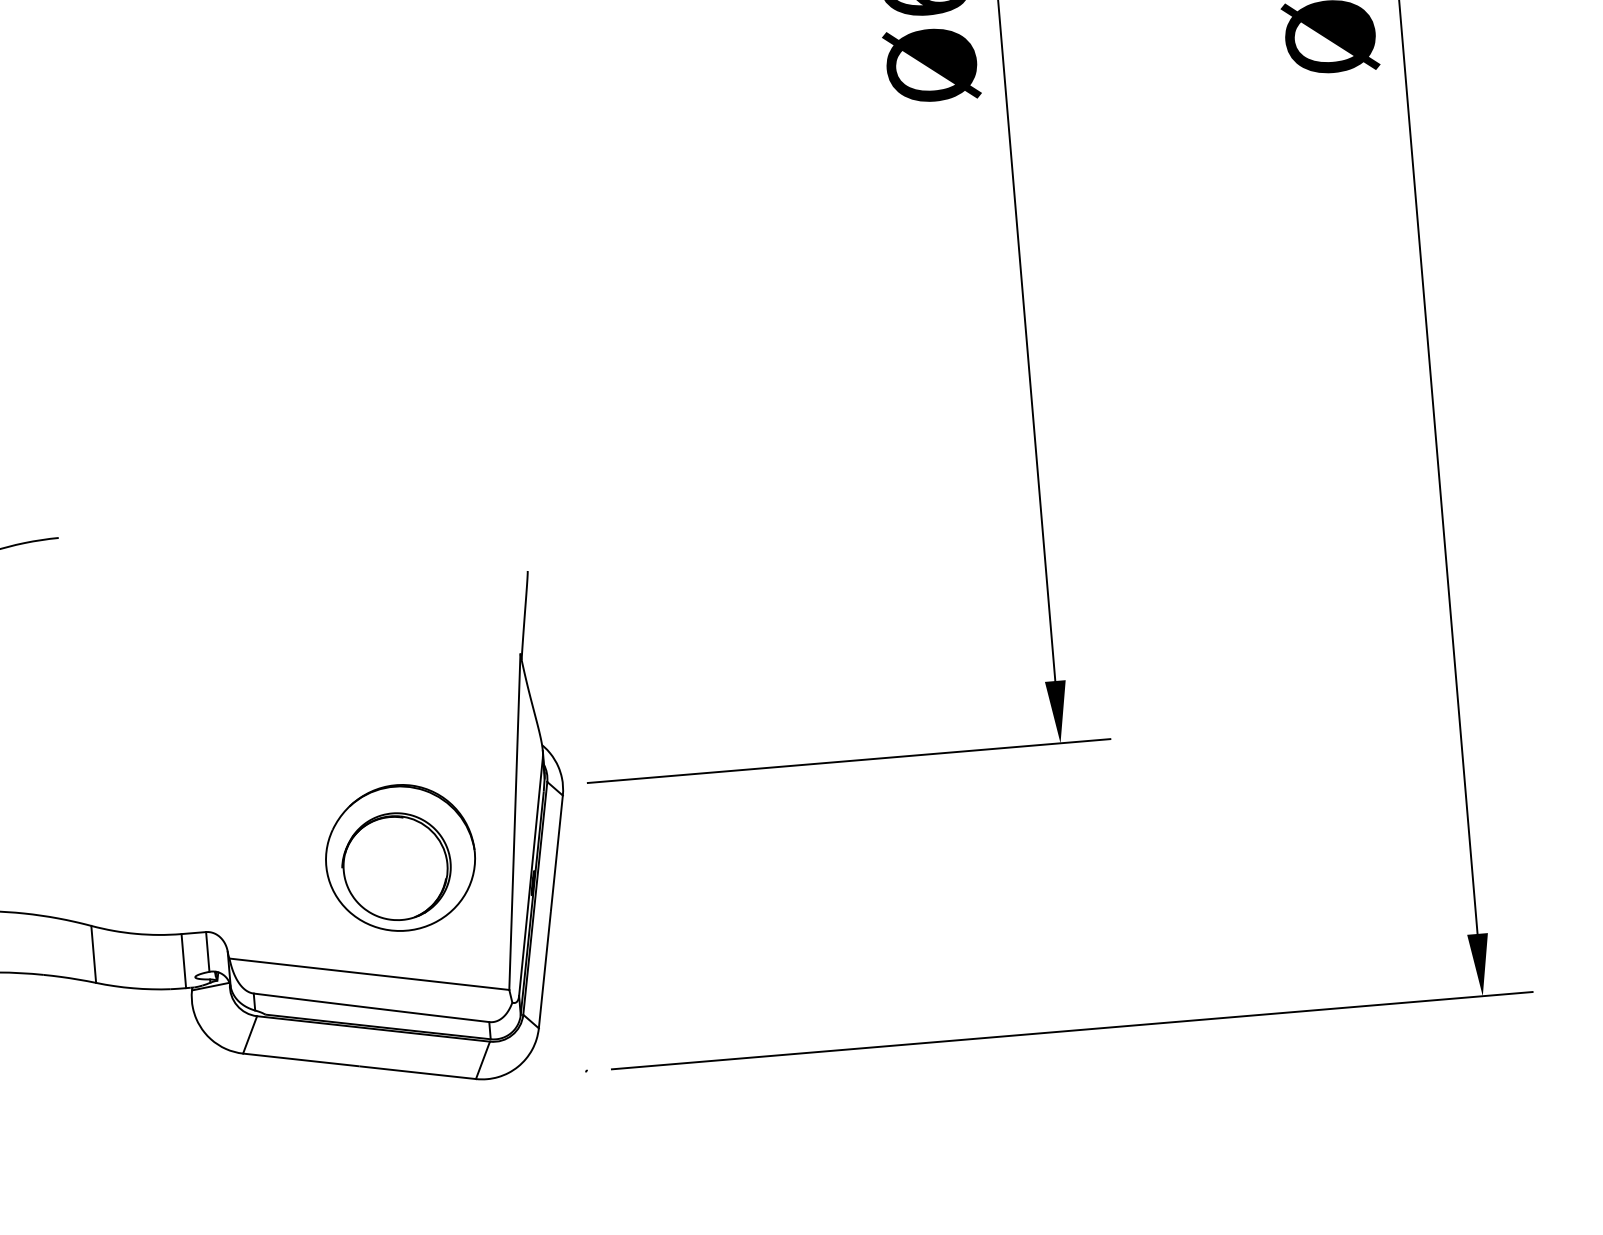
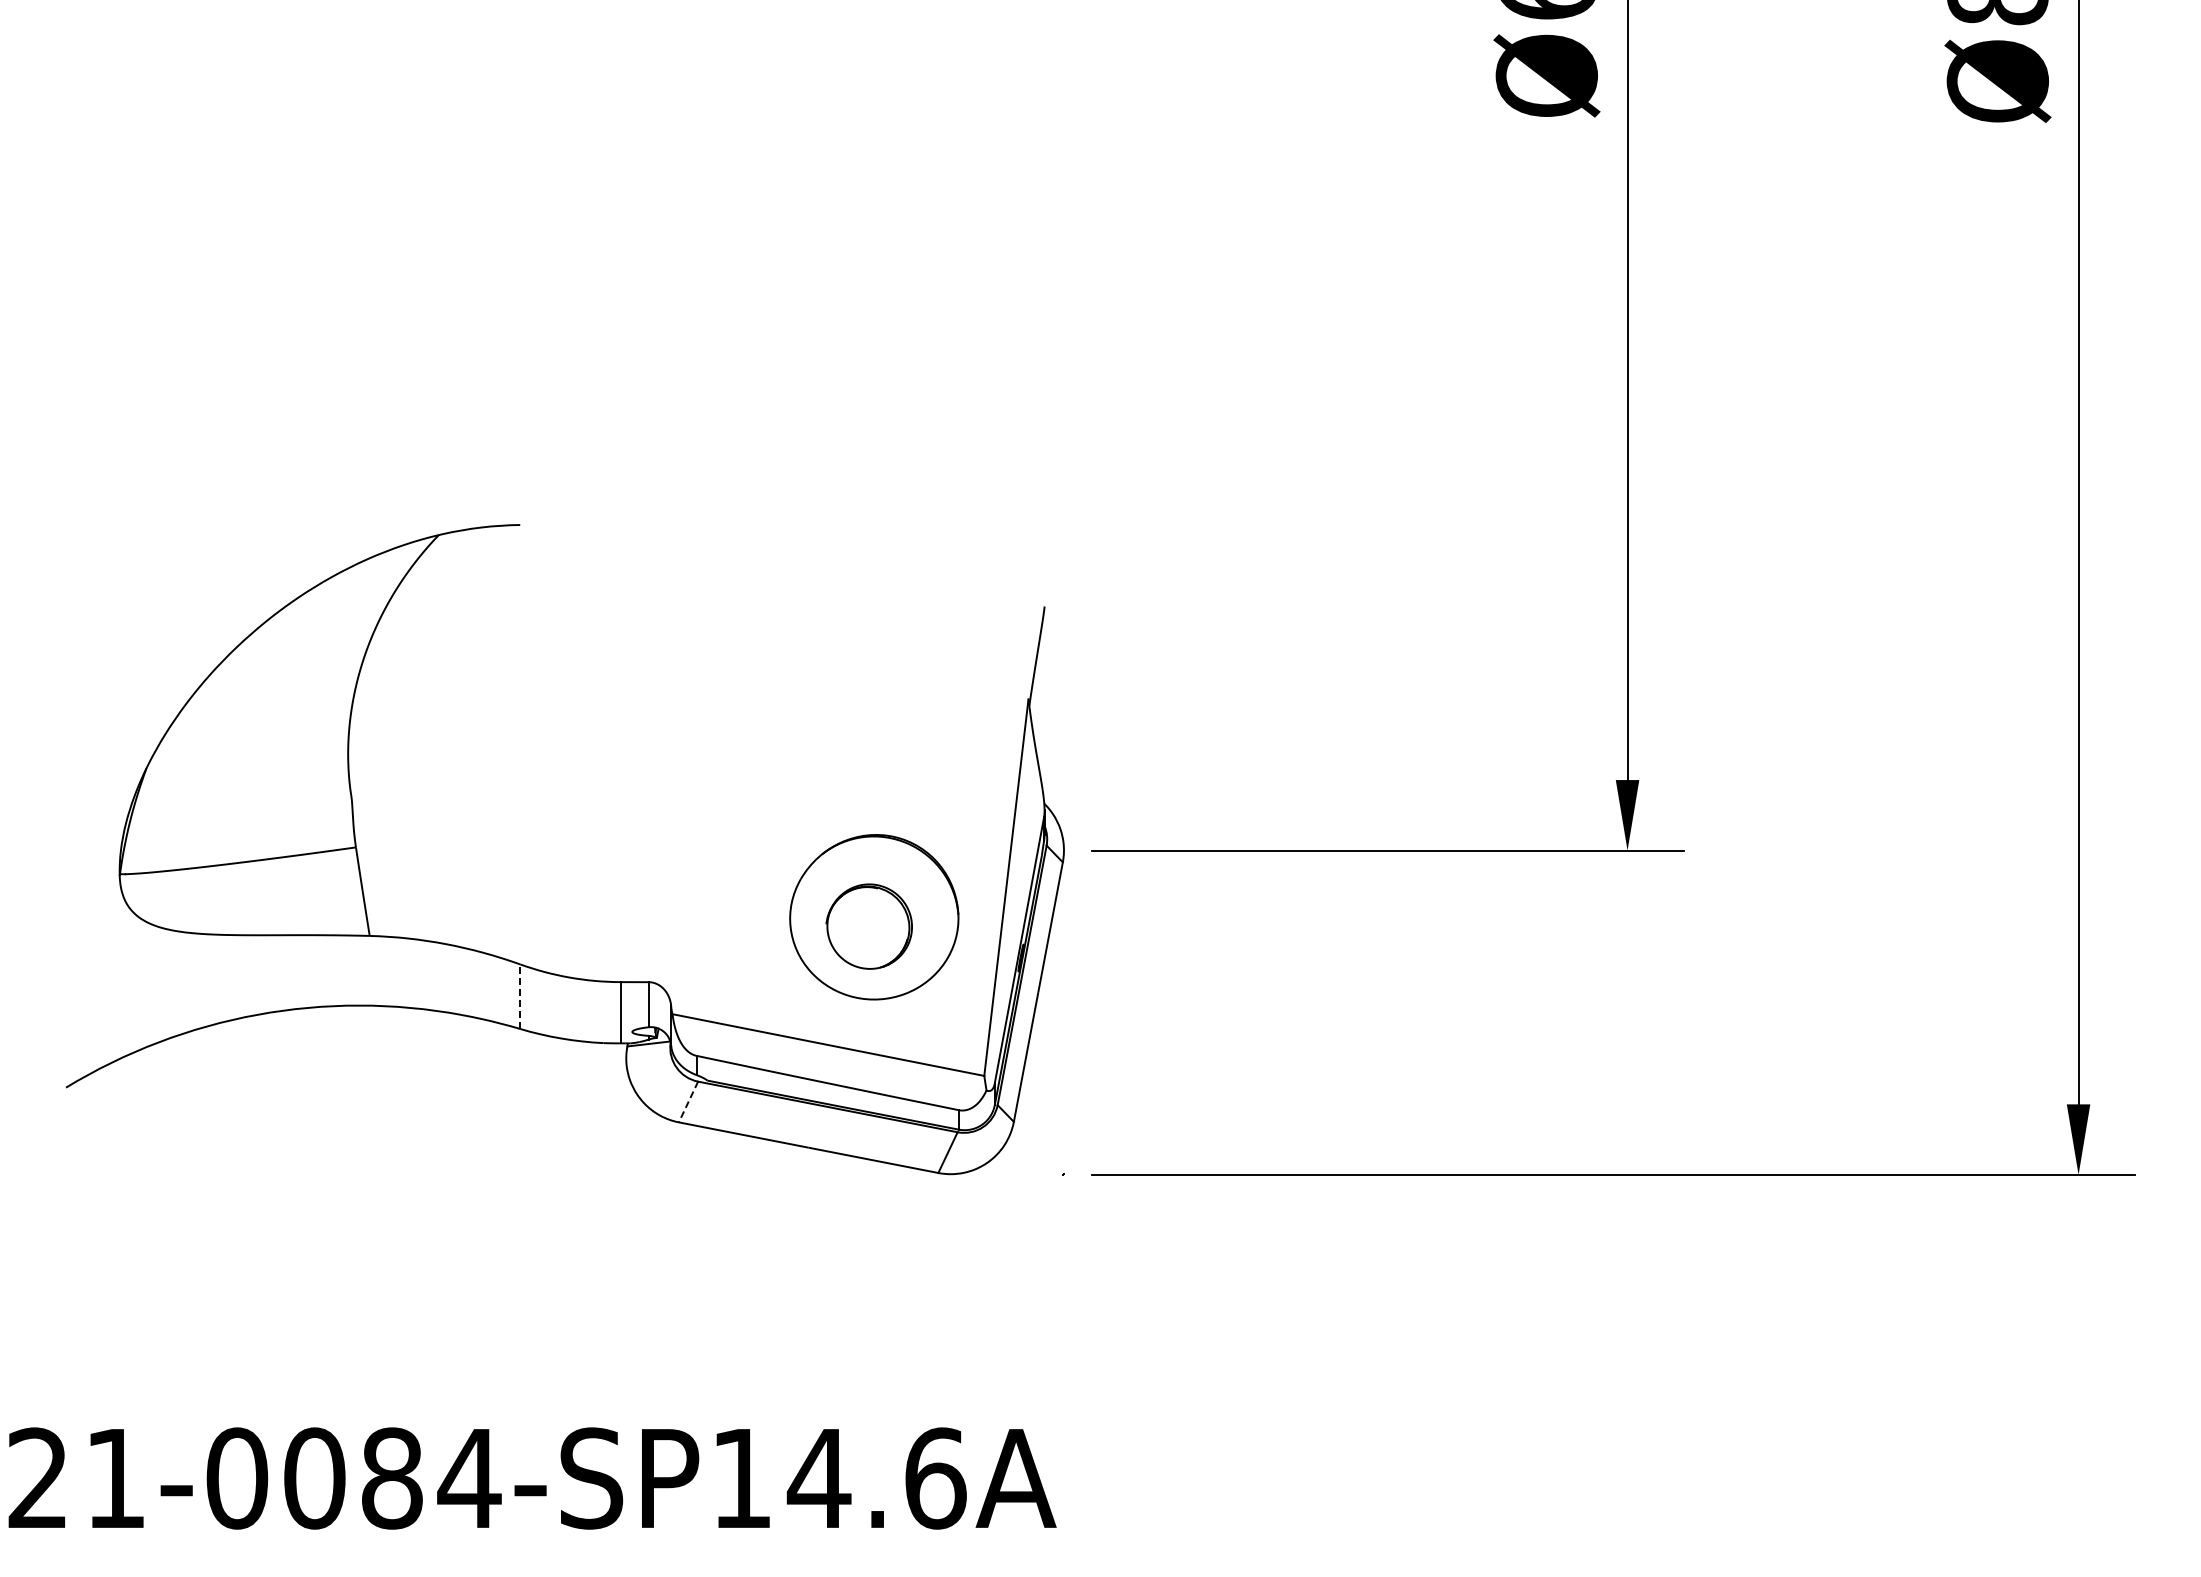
part: (396, 866) -> (869, 926), size x0.7
line: (93, 954) -> (520, 996), solid -> dashed
line: (250, 1035) -> (688, 1102), solid -> dashed

